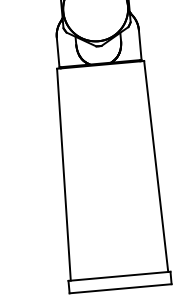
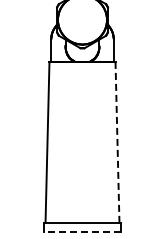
line: (156, 166) -> (117, 142), solid -> dashed
line: (120, 289) -> (82, 232), solid -> dashed

